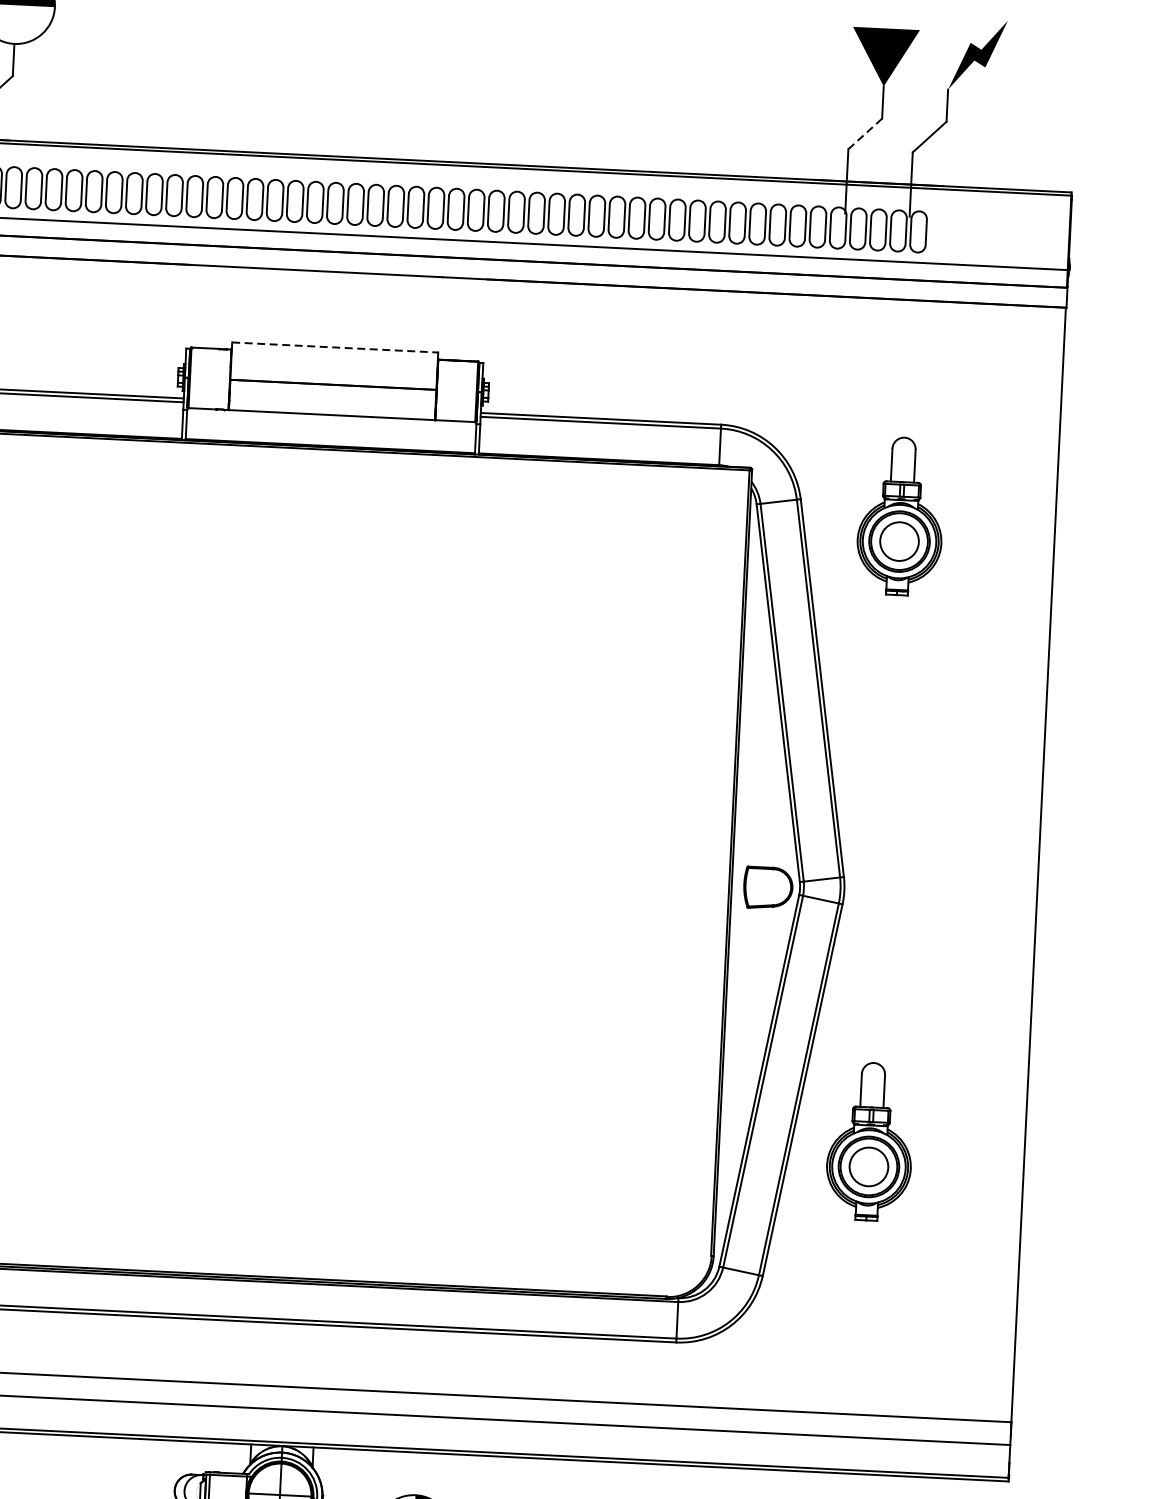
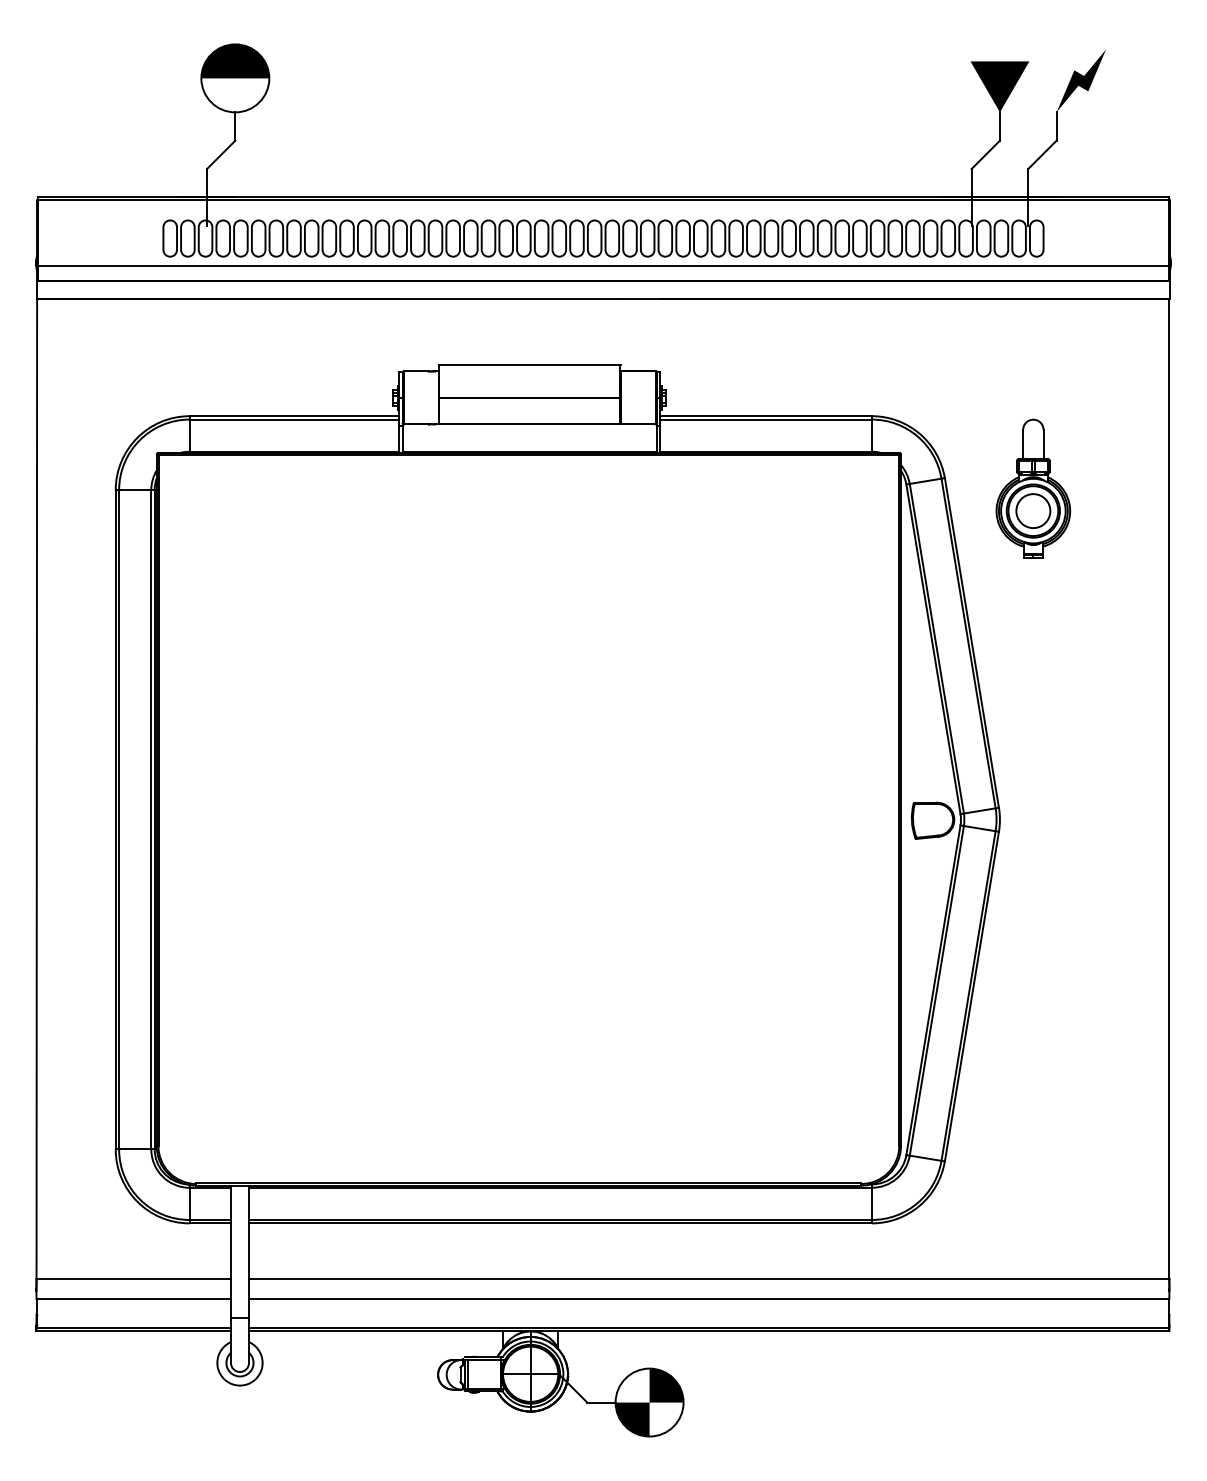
line: (866, 133) -> (986, 154), dashed -> solid
line: (335, 346) -> (530, 364), dashed -> solid
part: (870, 1141) -> (1033, 1038), removed

